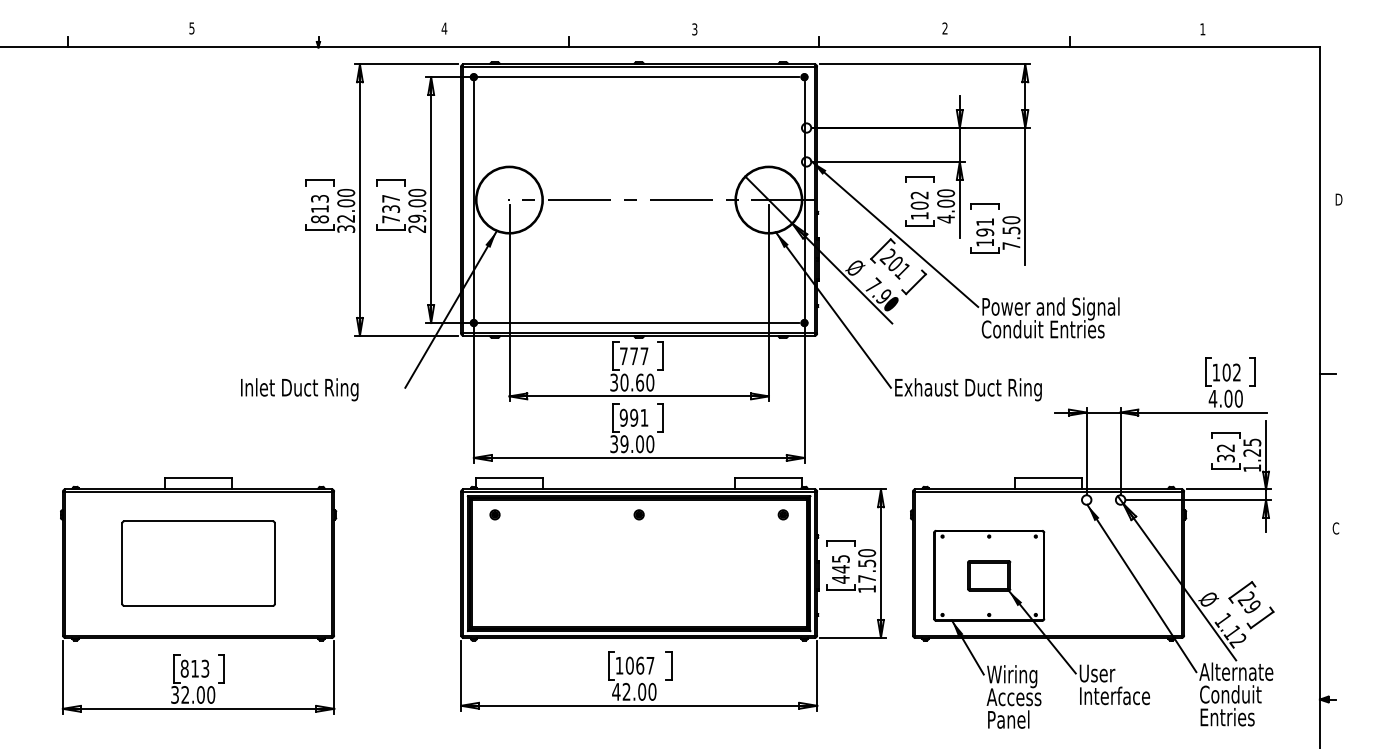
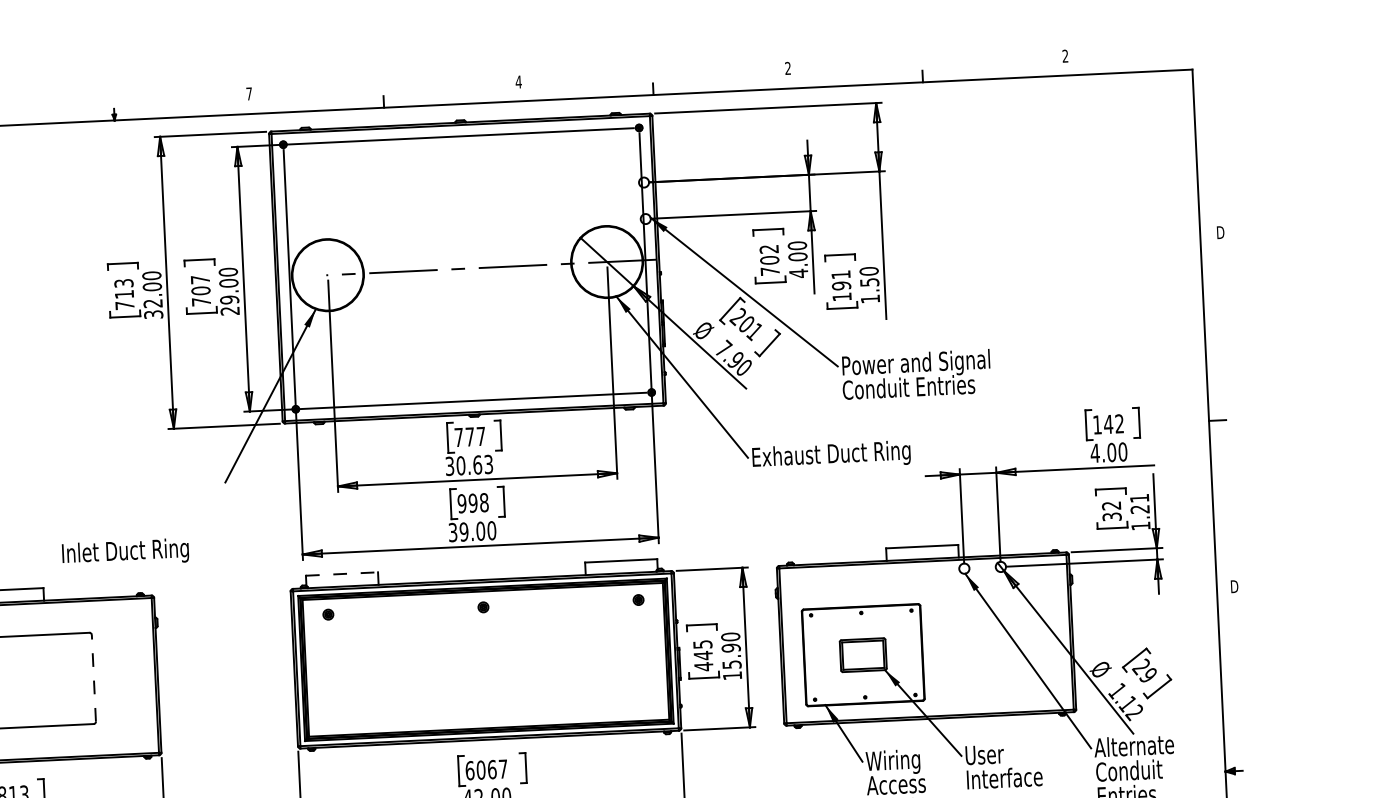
text: (444, 28) -> (249, 93), 4 -> 7
text: (694, 29) -> (518, 82), 3 -> 4
text: (1202, 29) -> (1065, 56), 1 -> 2
text: (391, 209) -> (201, 291), 737 -> 707
text: (919, 215) -> (769, 270), 102 -> 702
text: (320, 219) -> (125, 305), 813 -> 713
text: (1011, 245) -> (870, 298), 7.50 -> 1.50
text: (1226, 372) -> (1108, 424), 102 -> 142
text: (650, 382) -> (488, 464), 30.60 -> 30.63
text: (299, 389) -> (125, 552), moved
text: (644, 417) -> (484, 502), 991 -> 998
text: (1252, 442) -> (1139, 498), 1.25 -> 1.21
line: (509, 477) -> (342, 573), solid -> dashed
text: (1335, 528) -> (1233, 586), C -> D
line: (274, 563) -> (93, 678), solid -> dashed
text: (867, 570) -> (732, 655), 17.50 -> 15.90
text: (619, 665) -> (469, 770), 1067 -> 6067

